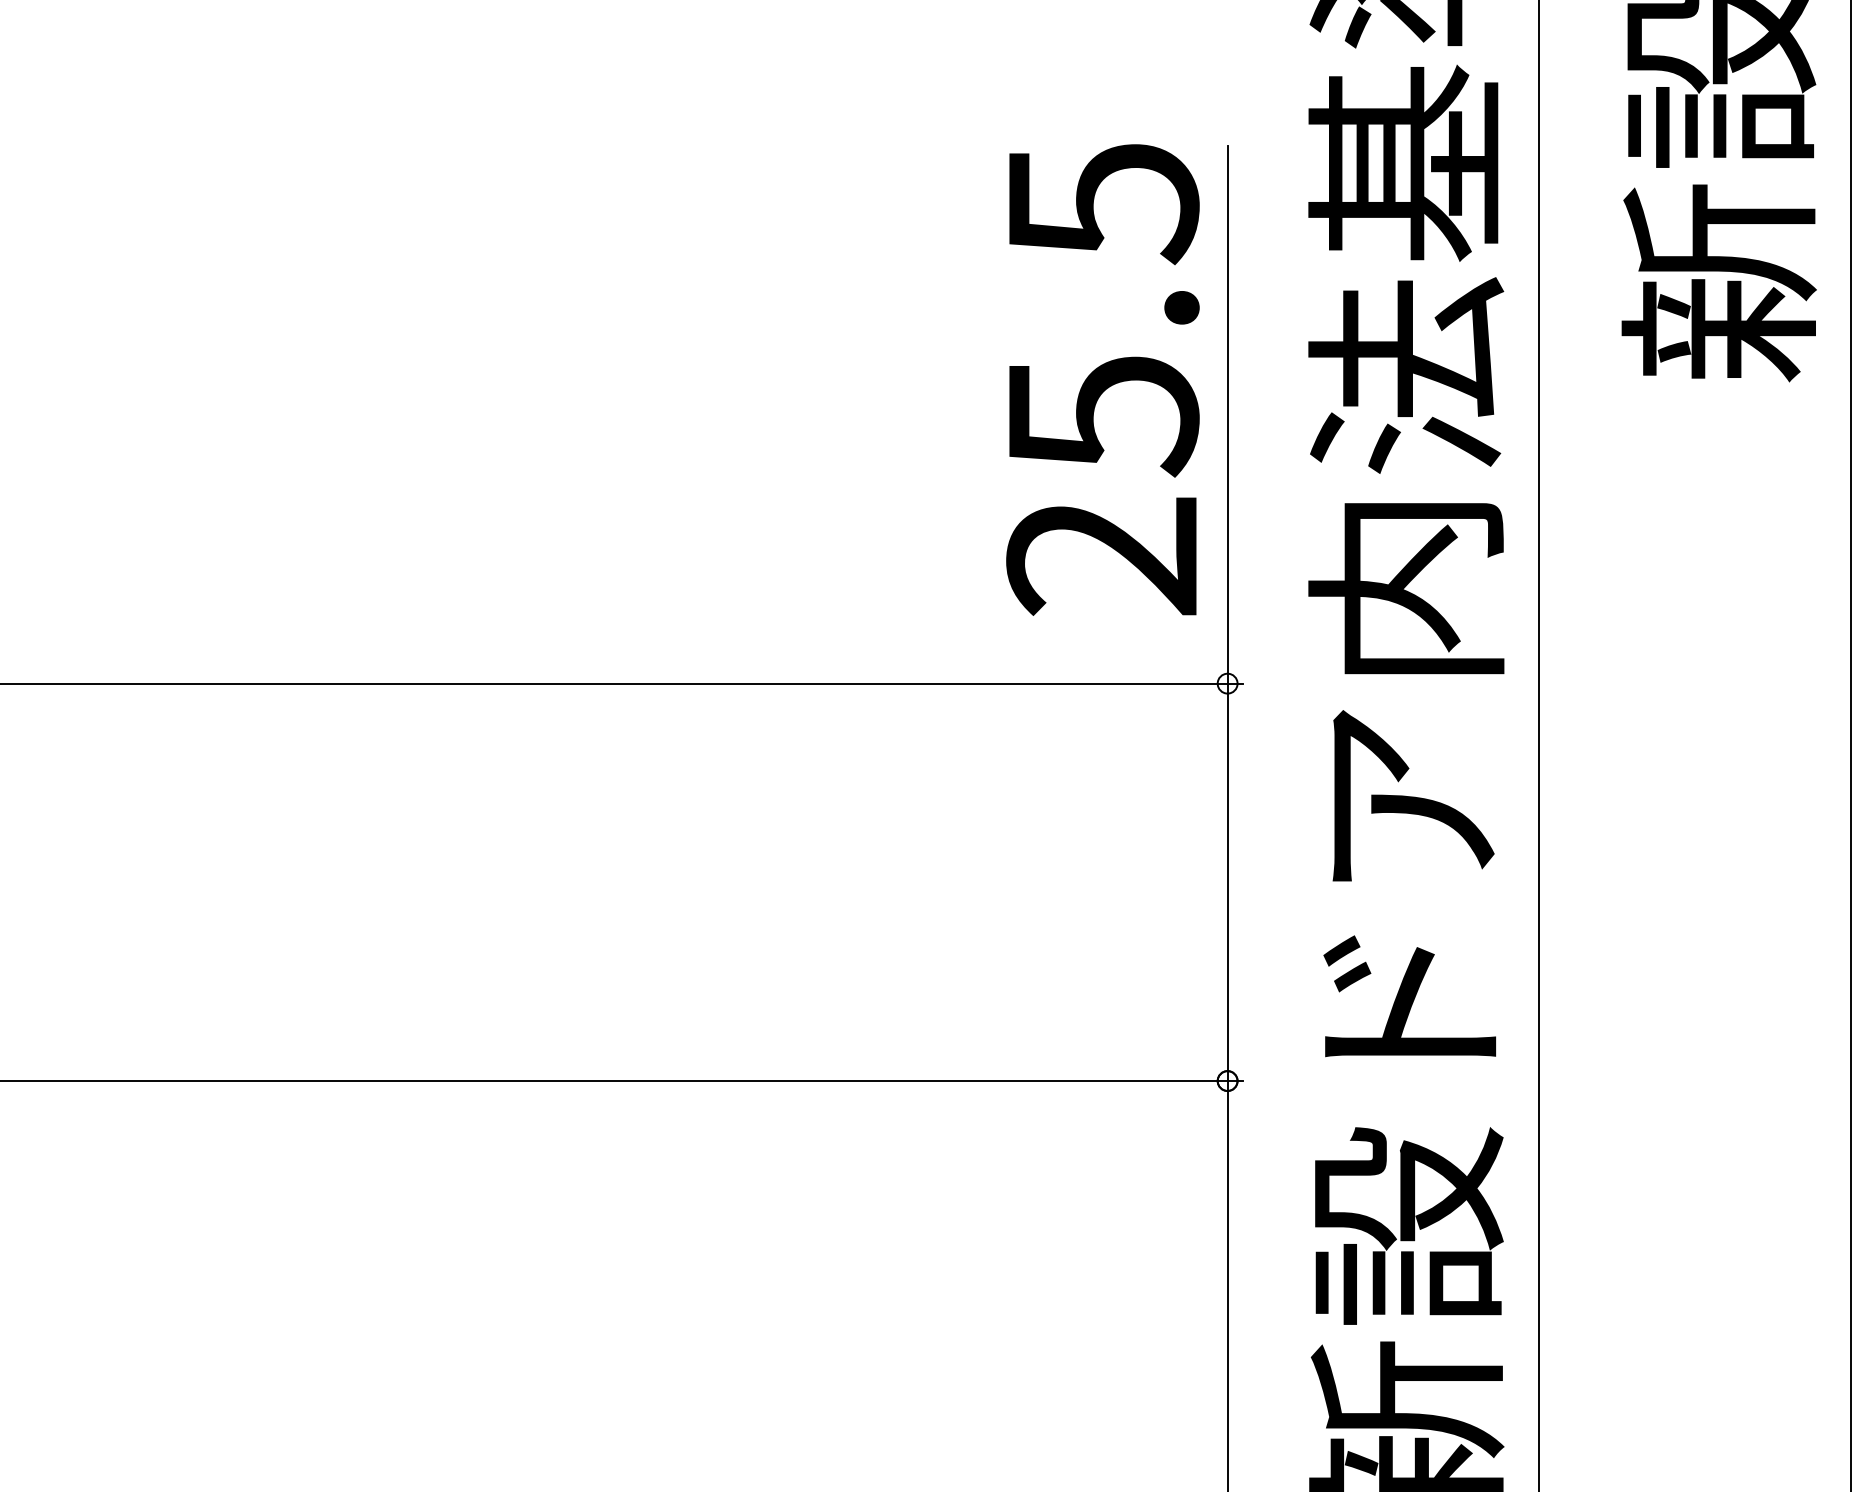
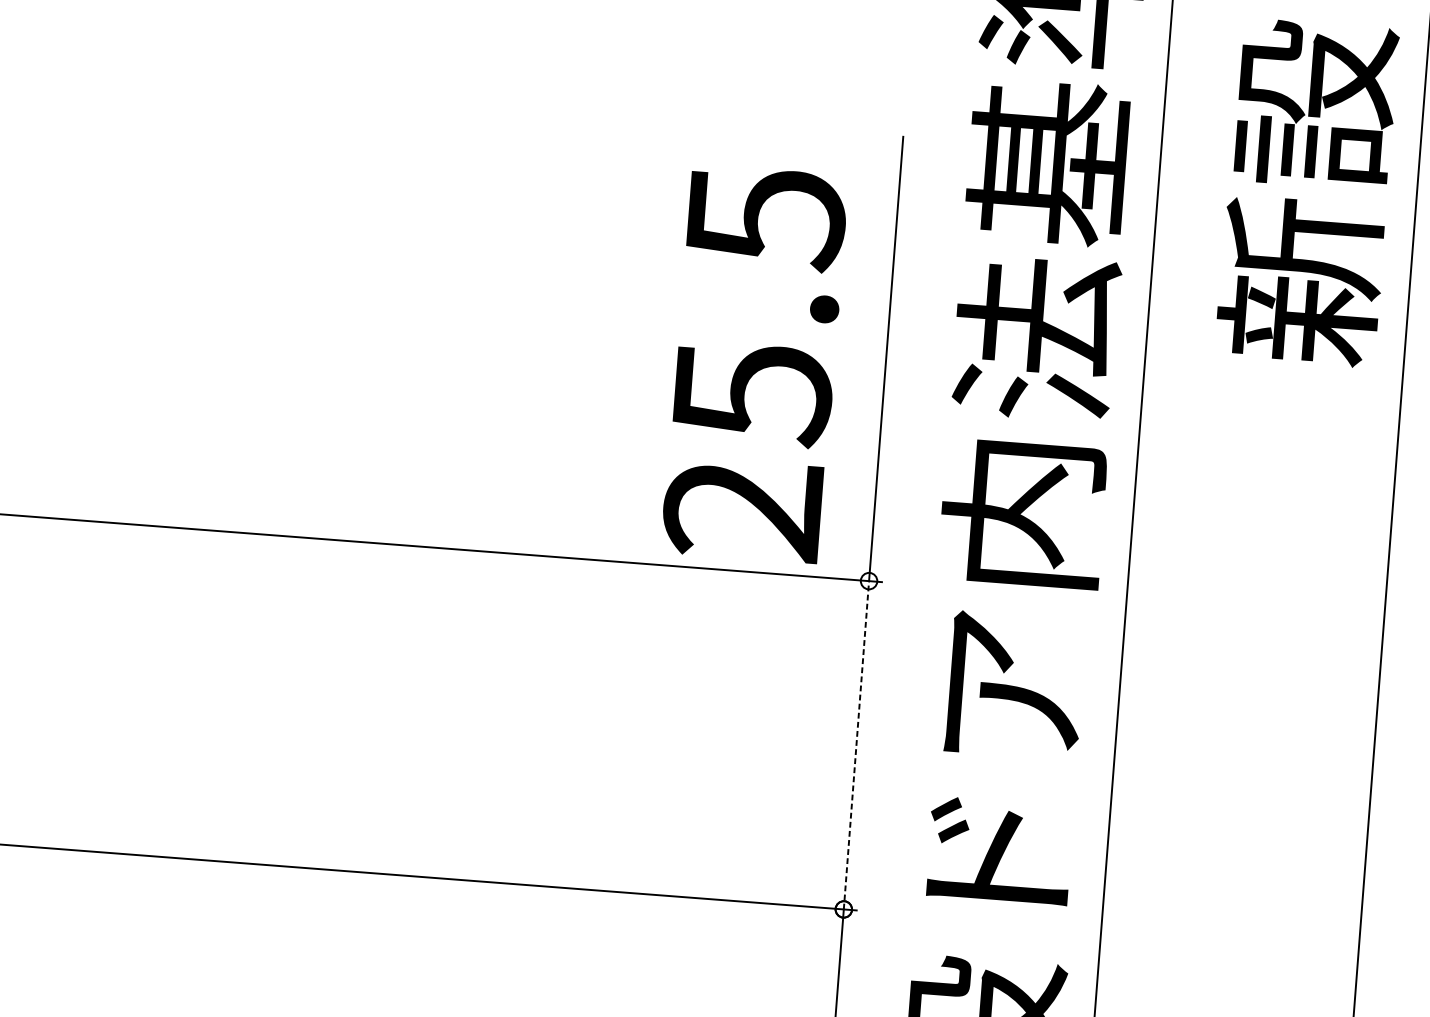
text: (1102, 379) -> (754, 363), moved
line: (1227, 882) -> (856, 745), solid -> dashed

